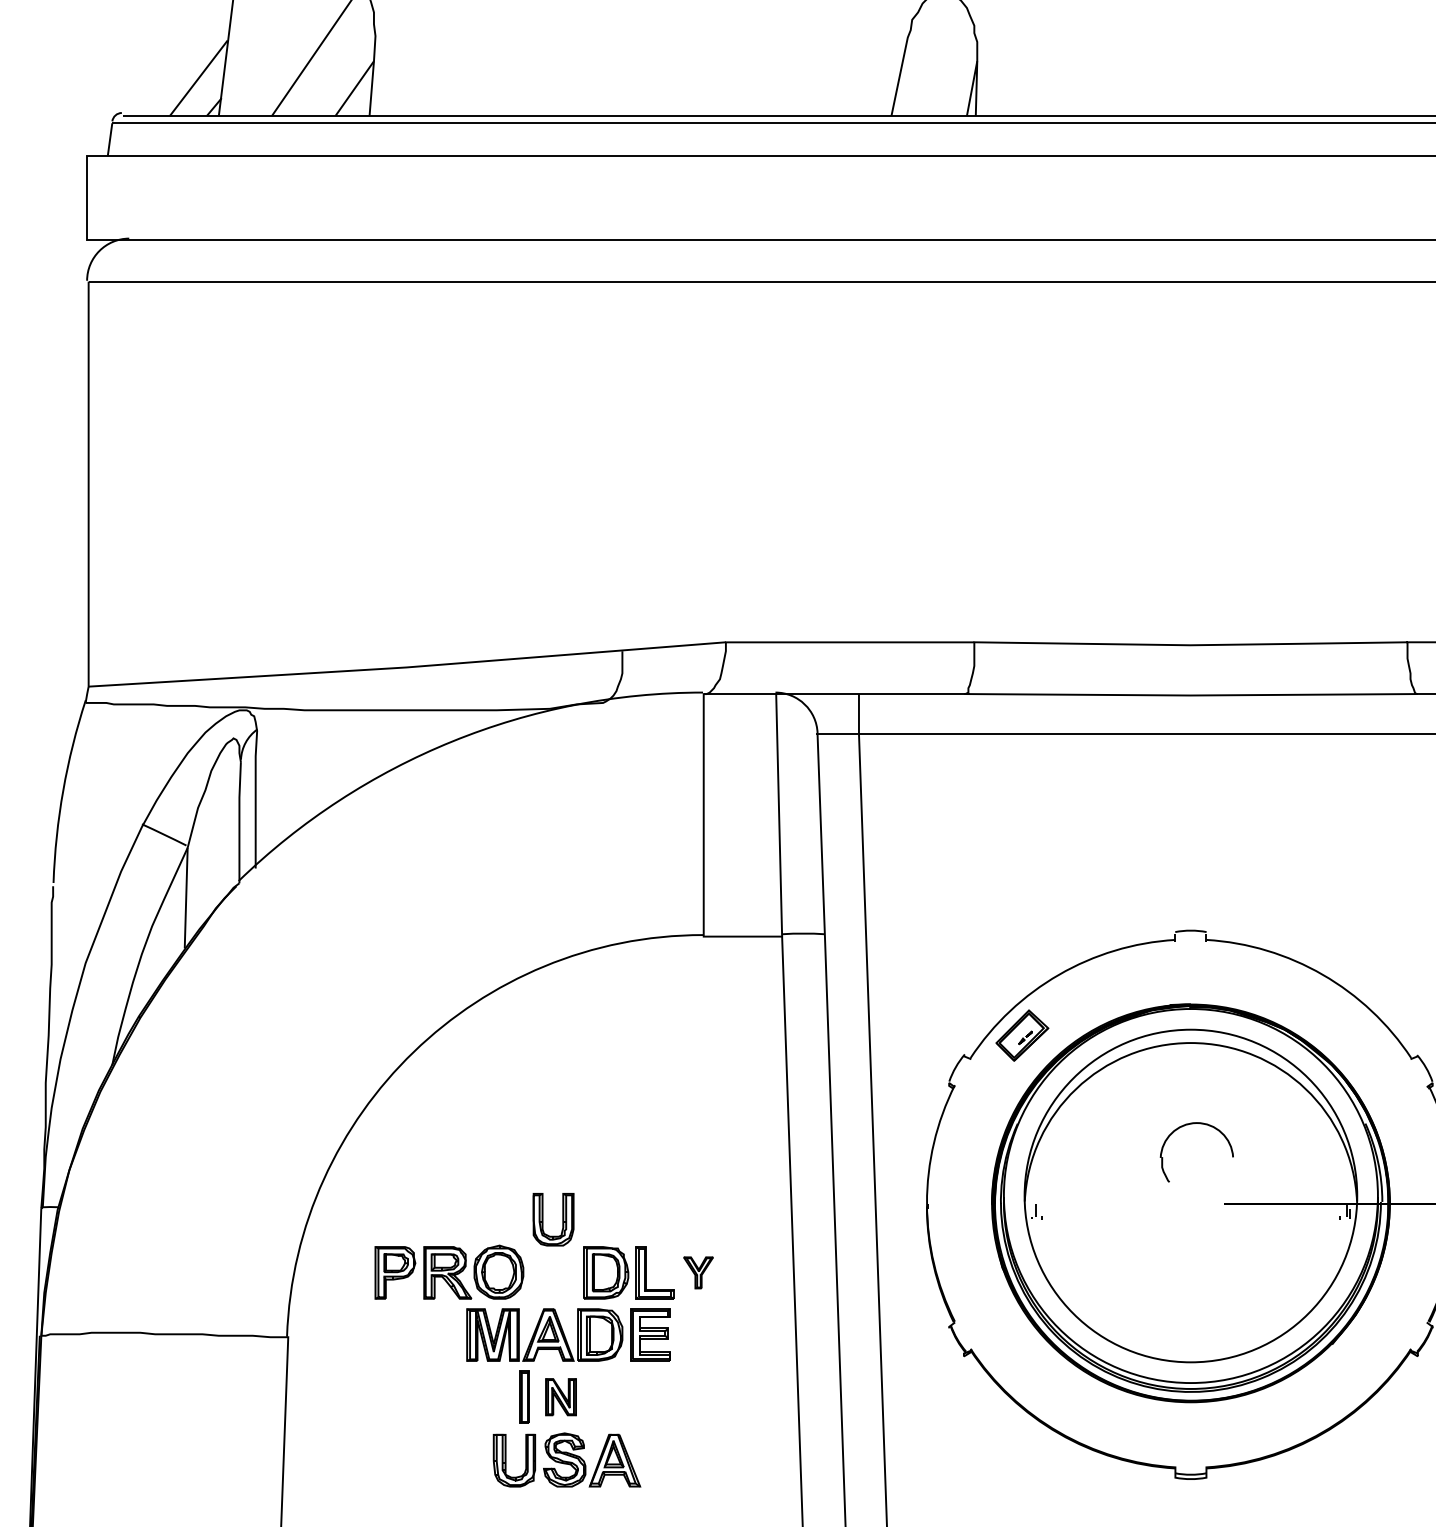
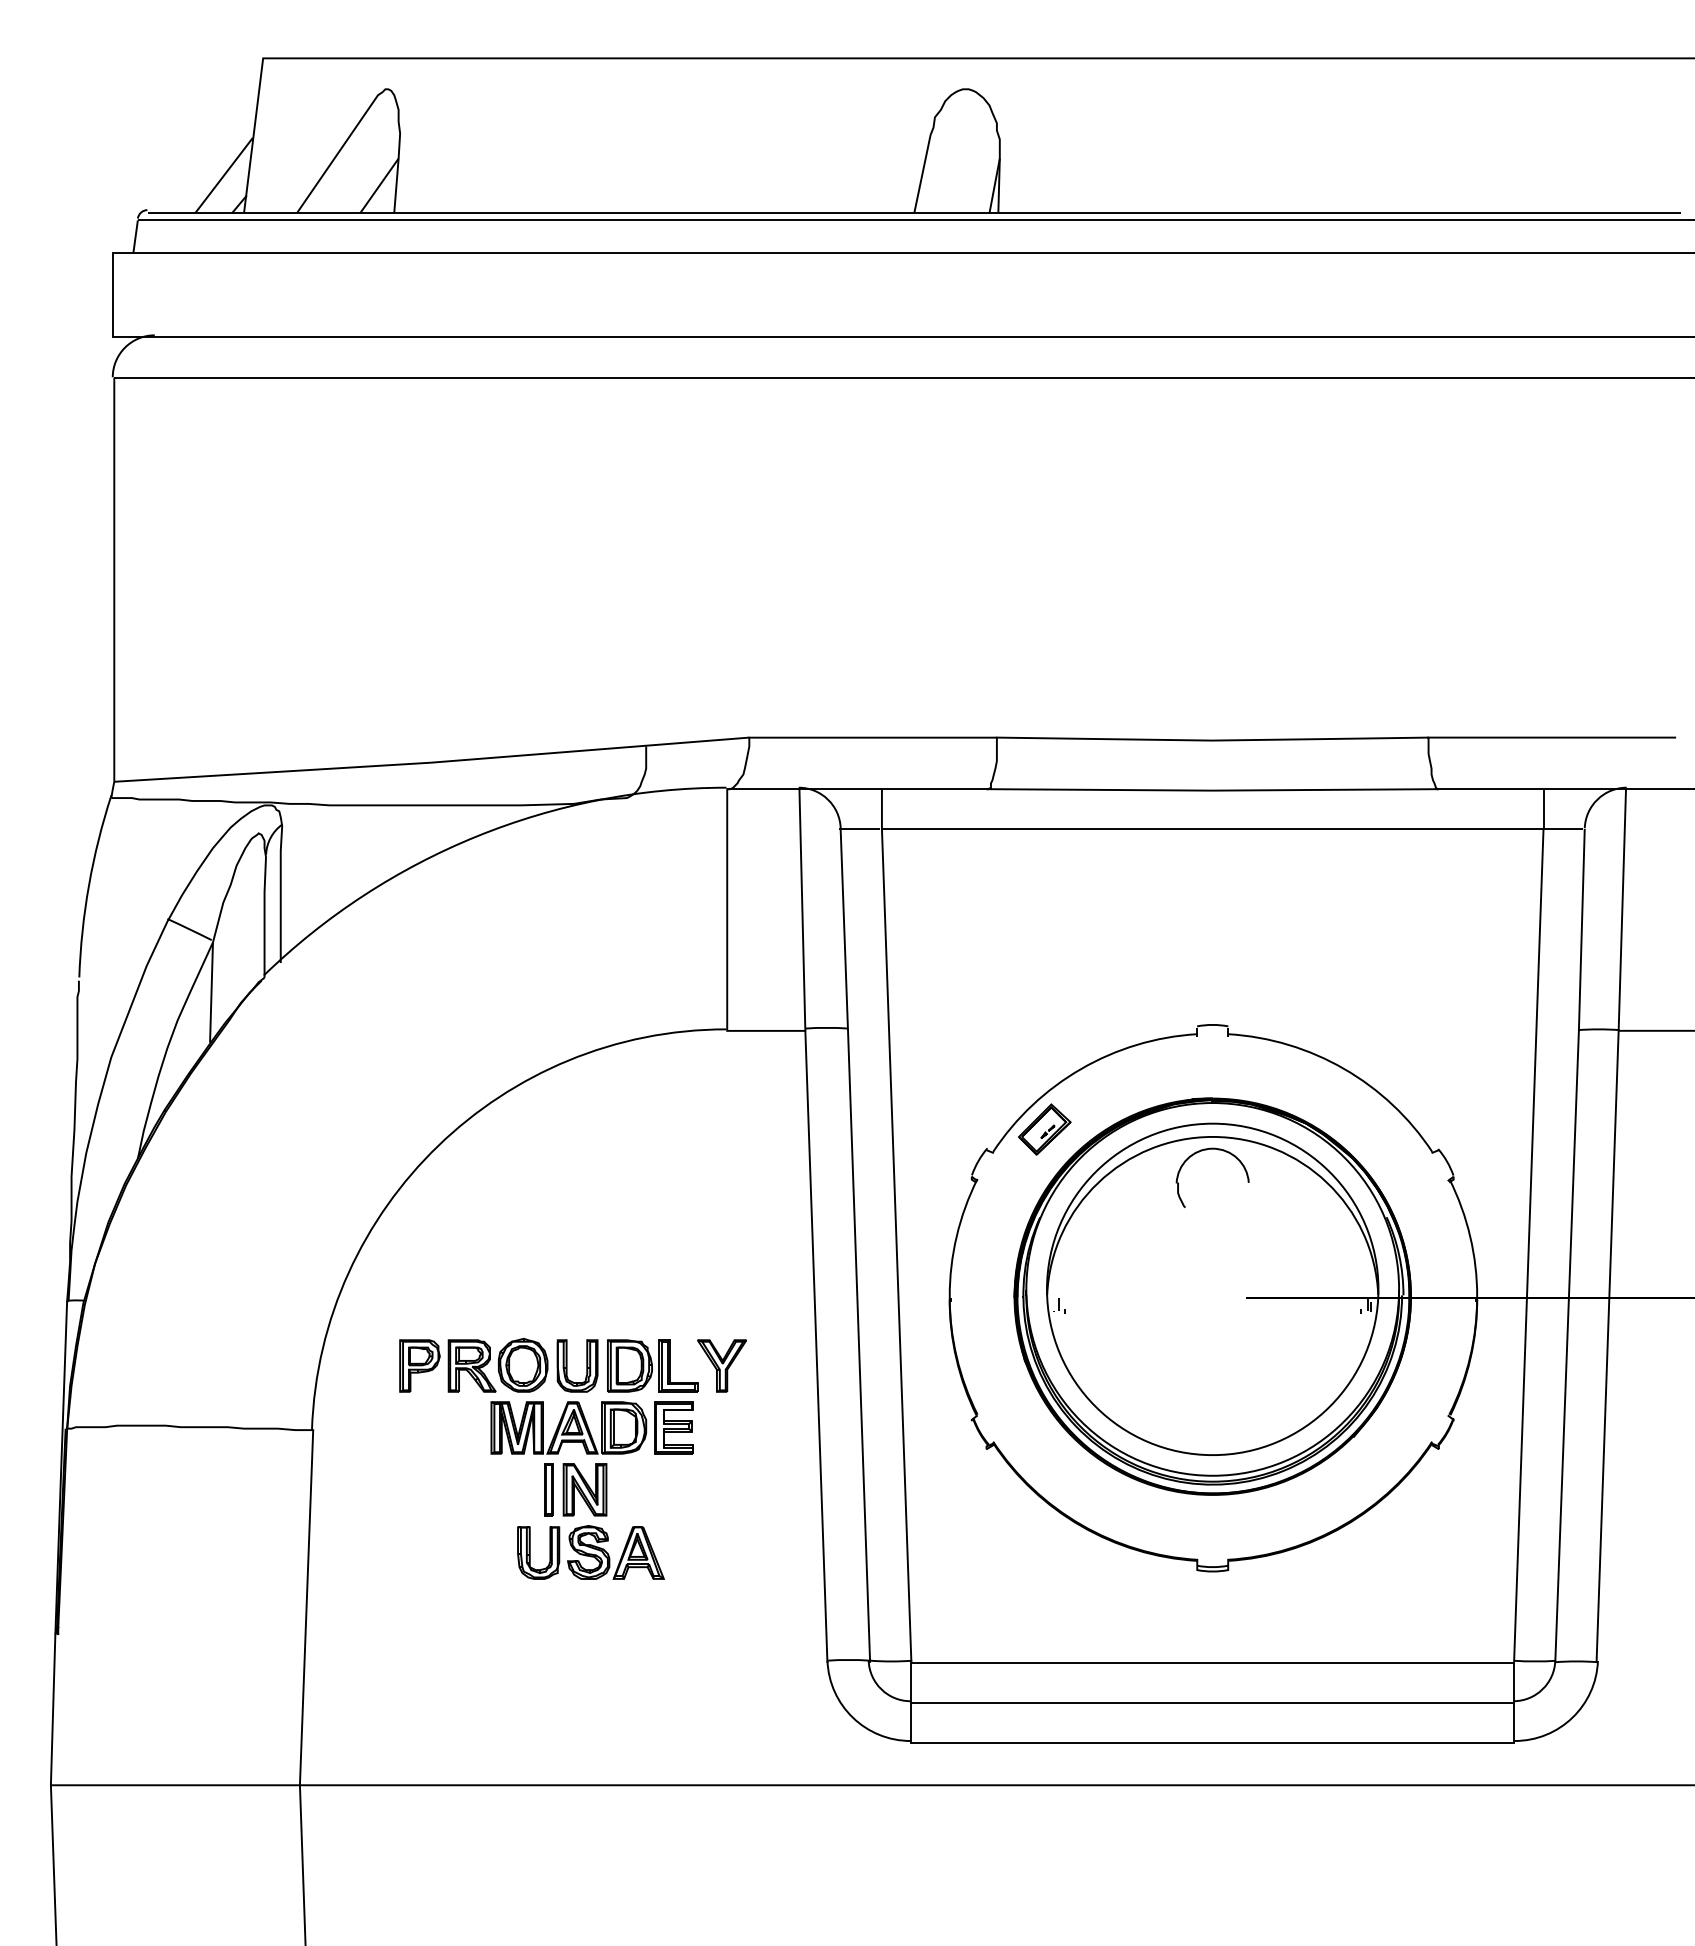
part: (1190, 1124) -> (1206, 1150), moved
part: (562, 1219) -> (586, 1365), moved
part: (697, 1272) -> (721, 1365), size x1.67
part: (560, 1396) -> (584, 1489), size x1.43

